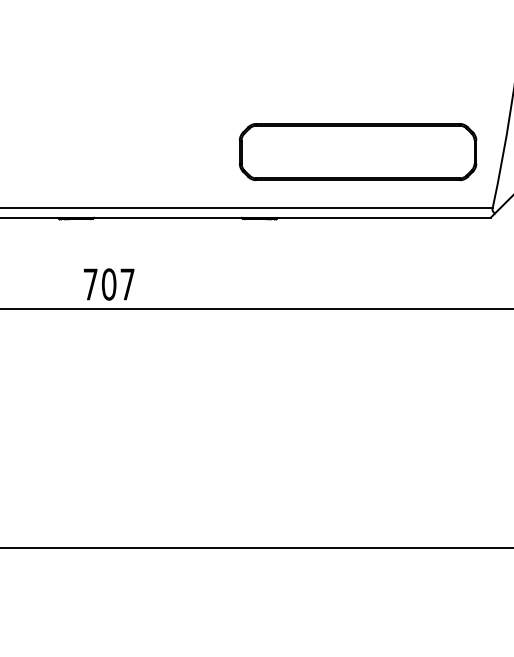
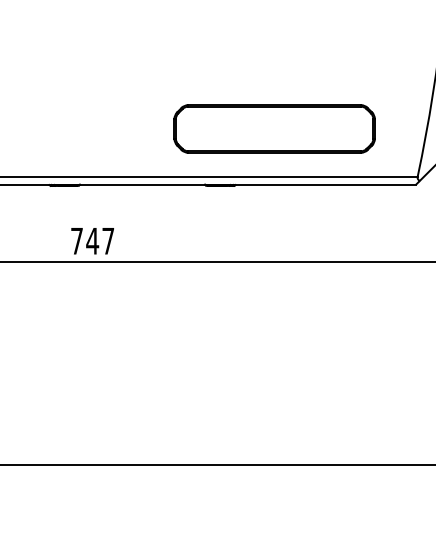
part: (357, 151) -> (274, 128), moved
text: (108, 283) -> (92, 240), 707 -> 747

